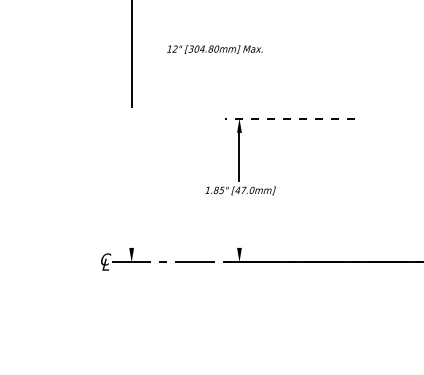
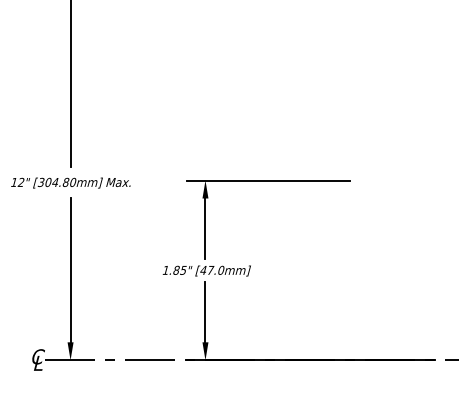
text: (214, 49) -> (70, 182), moved
line: (290, 118) -> (269, 180), dashed -> solid
line: (131, 189) -> (70, 269), added
line: (239, 223) -> (205, 311), added

